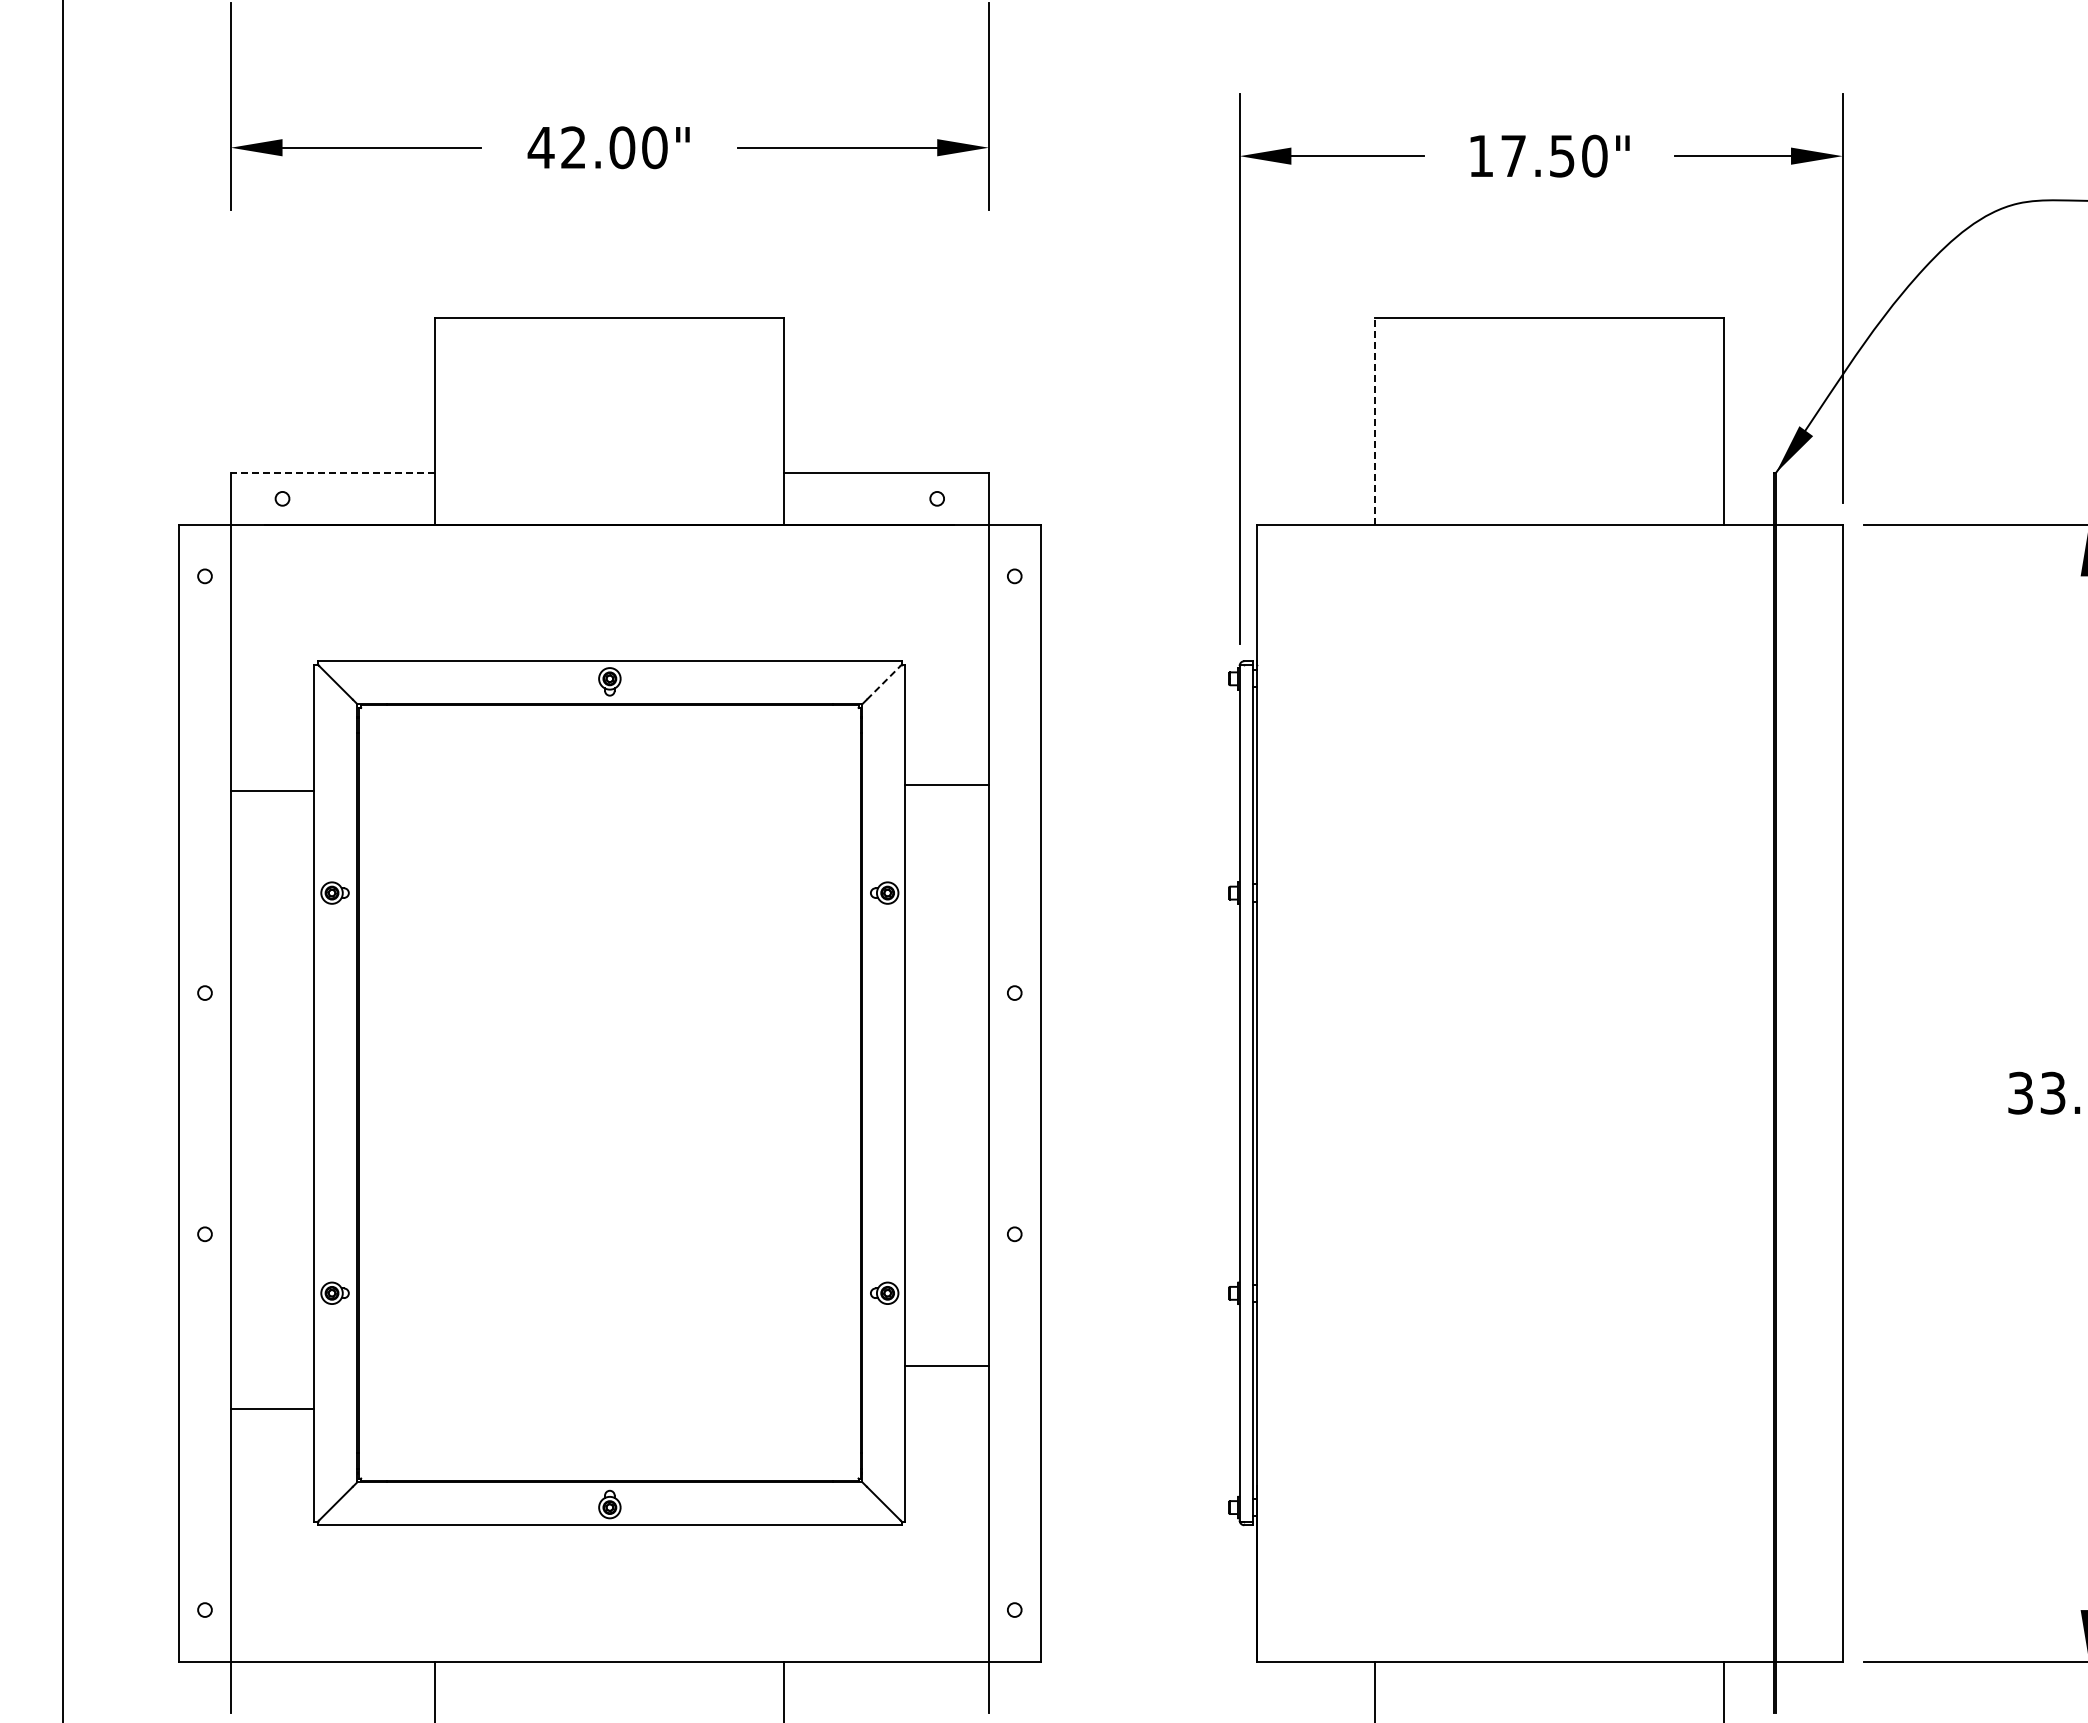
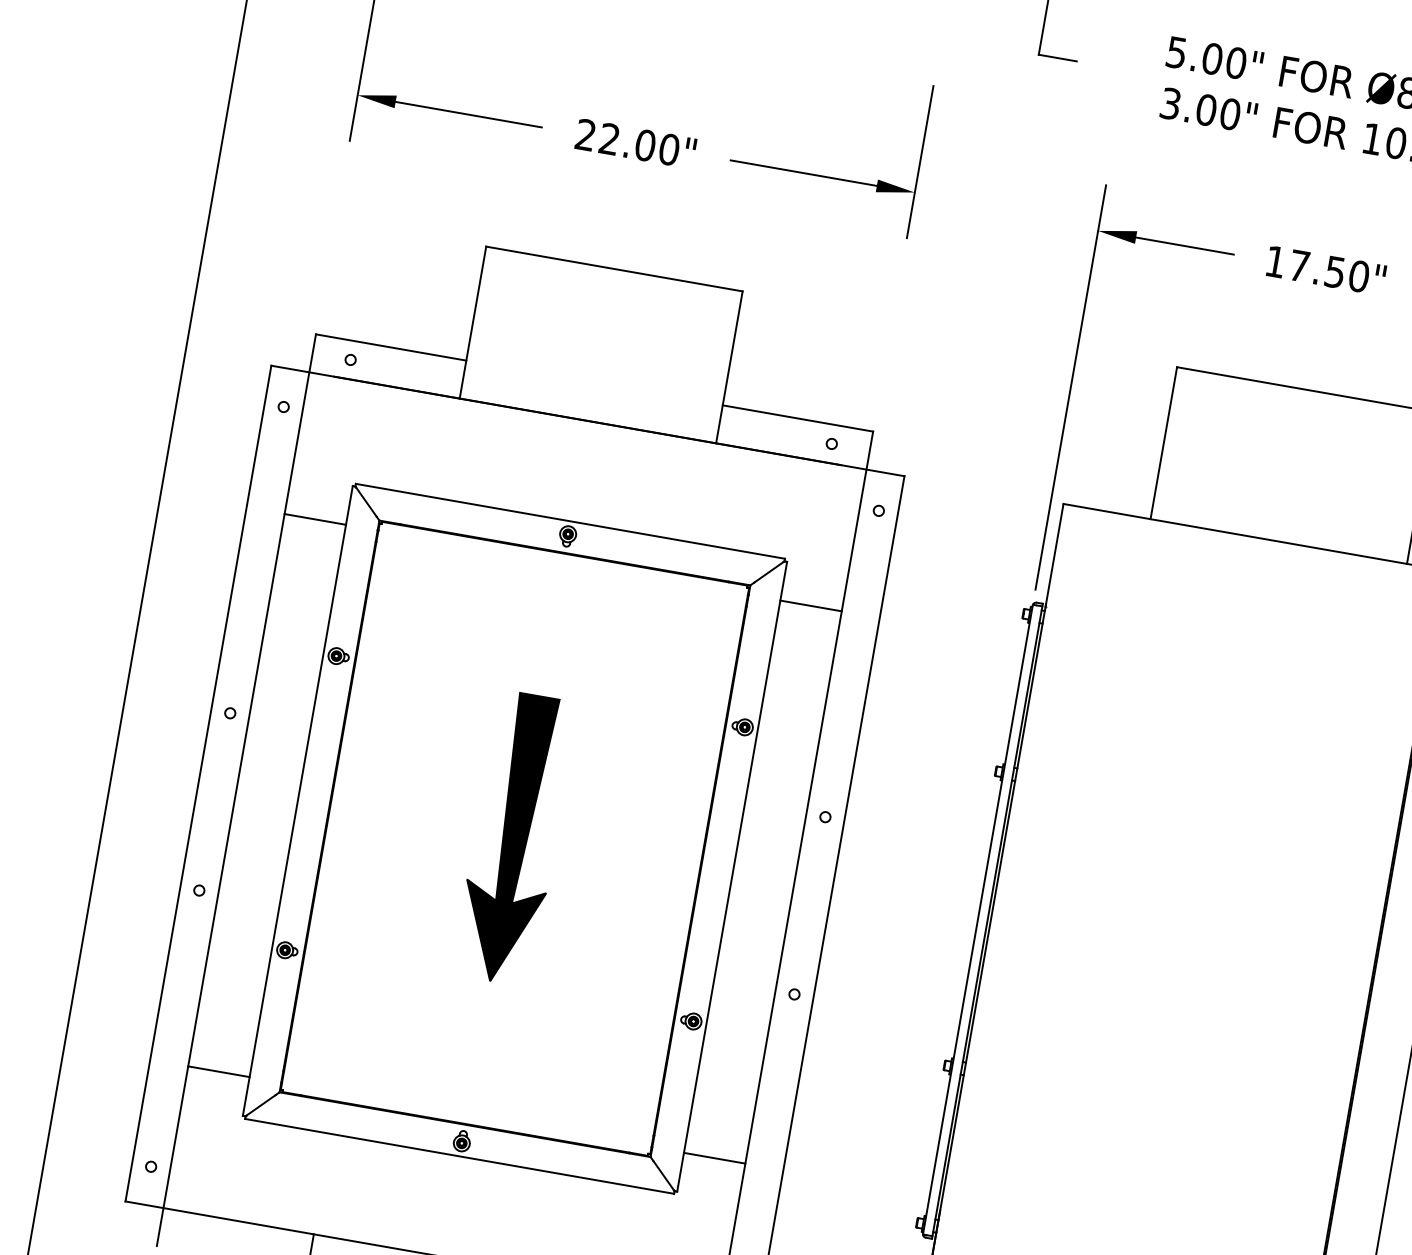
text: (540, 147) -> (585, 134), 42.00" -> 22.00"
line: (1375, 420) -> (1164, 442), dashed -> solid
line: (332, 473) -> (390, 347), dashed -> solid
line: (883, 682) -> (768, 572), dashed -> solid
line: (946, 784) -> (810, 605), moved
line: (272, 790) -> (315, 519), moved
part: (609, 1092) -> (514, 838), added
line: (946, 1365) -> (714, 1157), moved
line: (272, 1408) -> (218, 1071), moved

